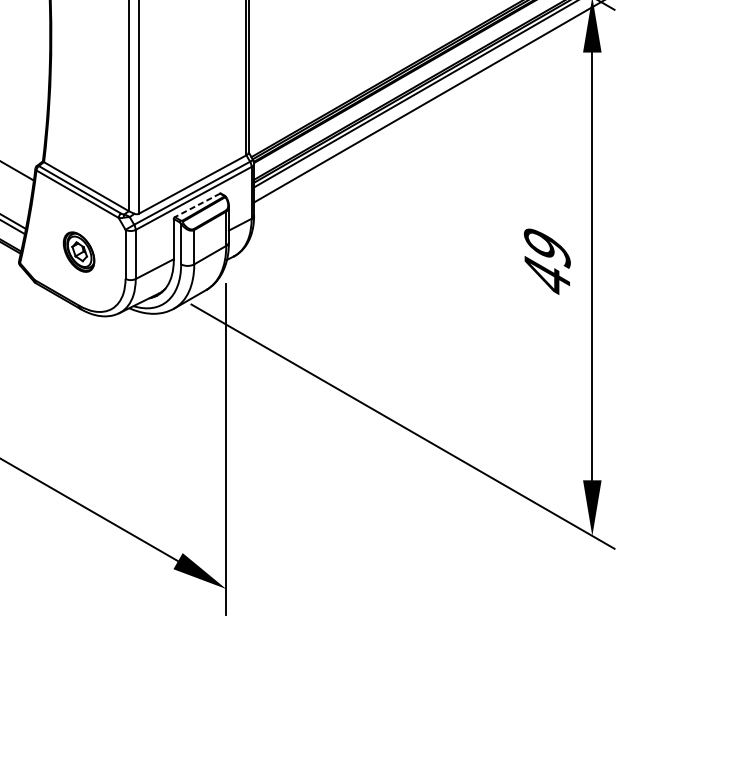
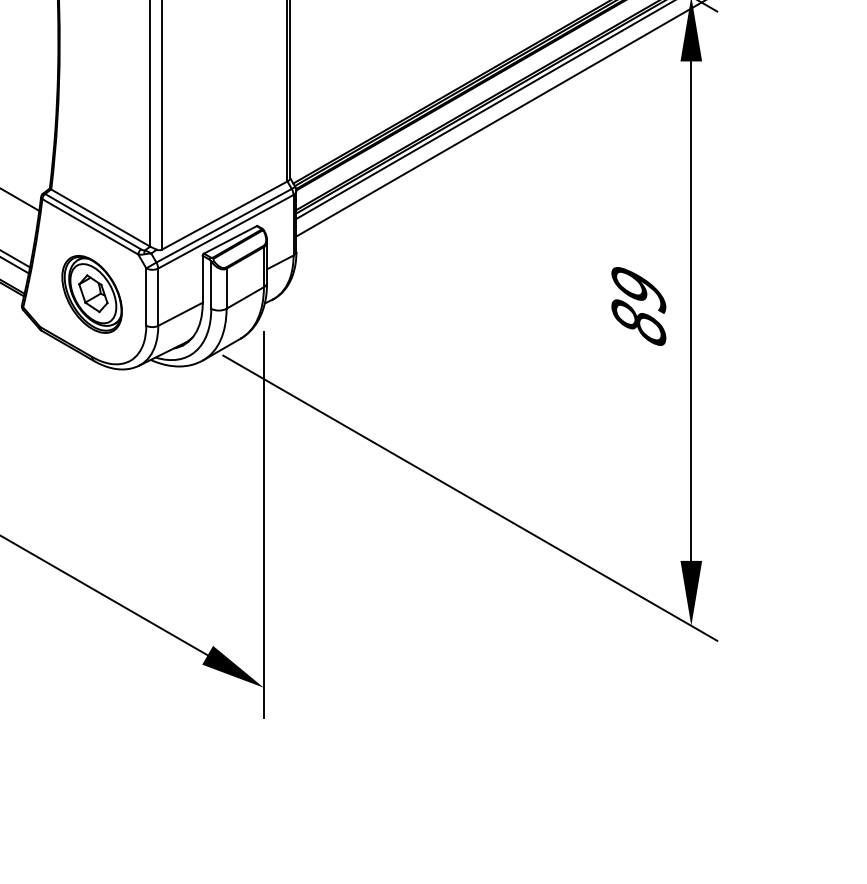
line: (197, 205) -> (230, 239), dashed -> solid
part: (78, 252) -> (91, 294), size x1.67
text: (547, 276) -> (638, 322), 49 -> 89

